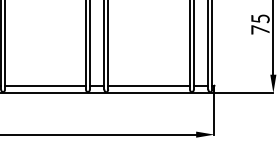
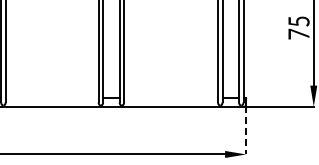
line: (44, 85) -> (51, 98), removed
line: (149, 85) -> (171, 98), removed
line: (214, 113) -> (246, 130), solid -> dashed

